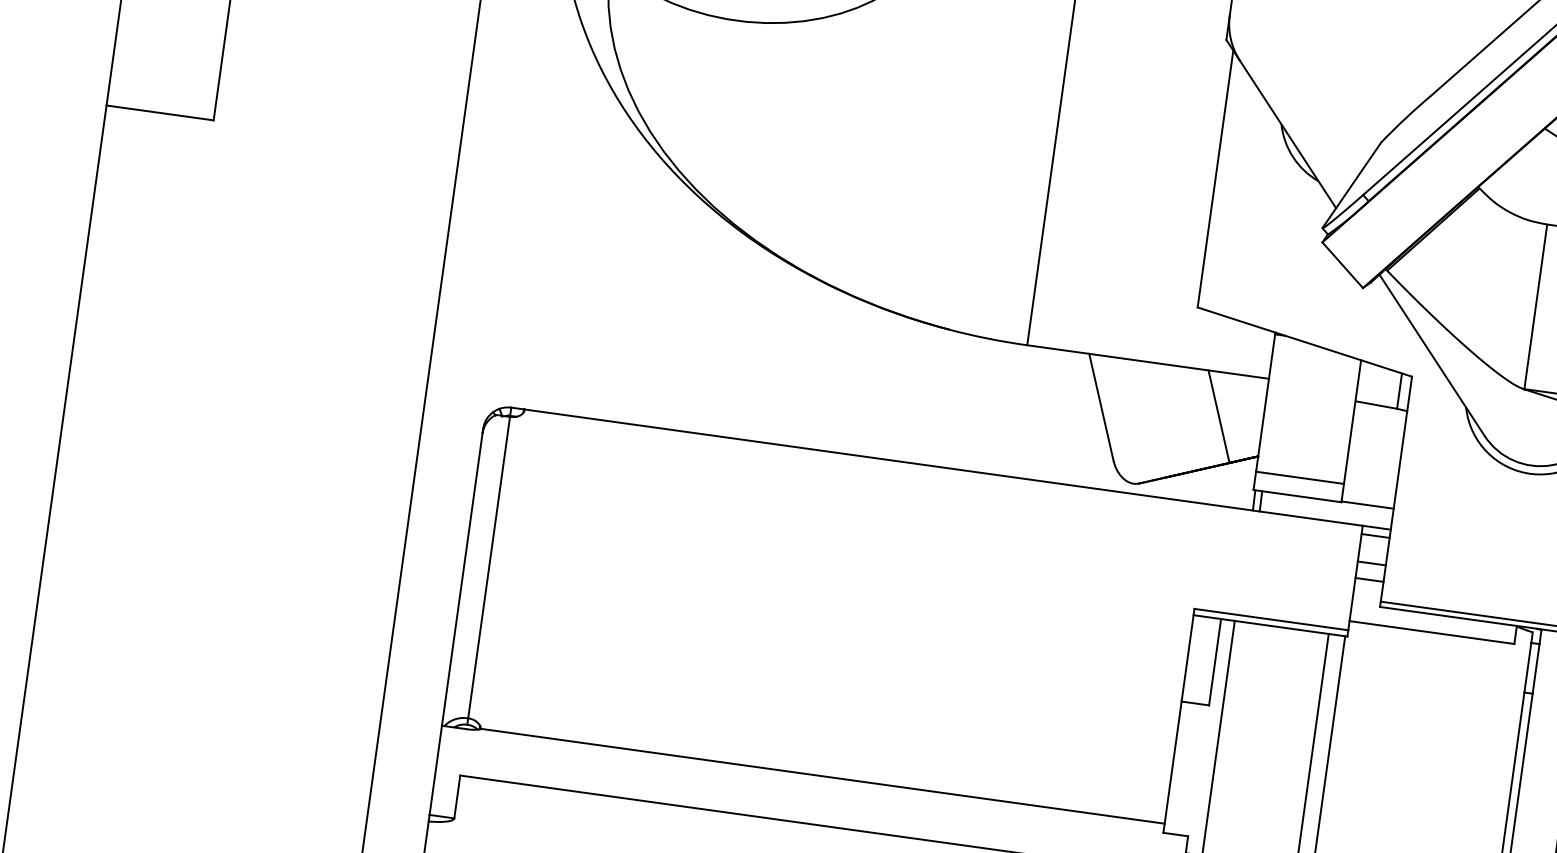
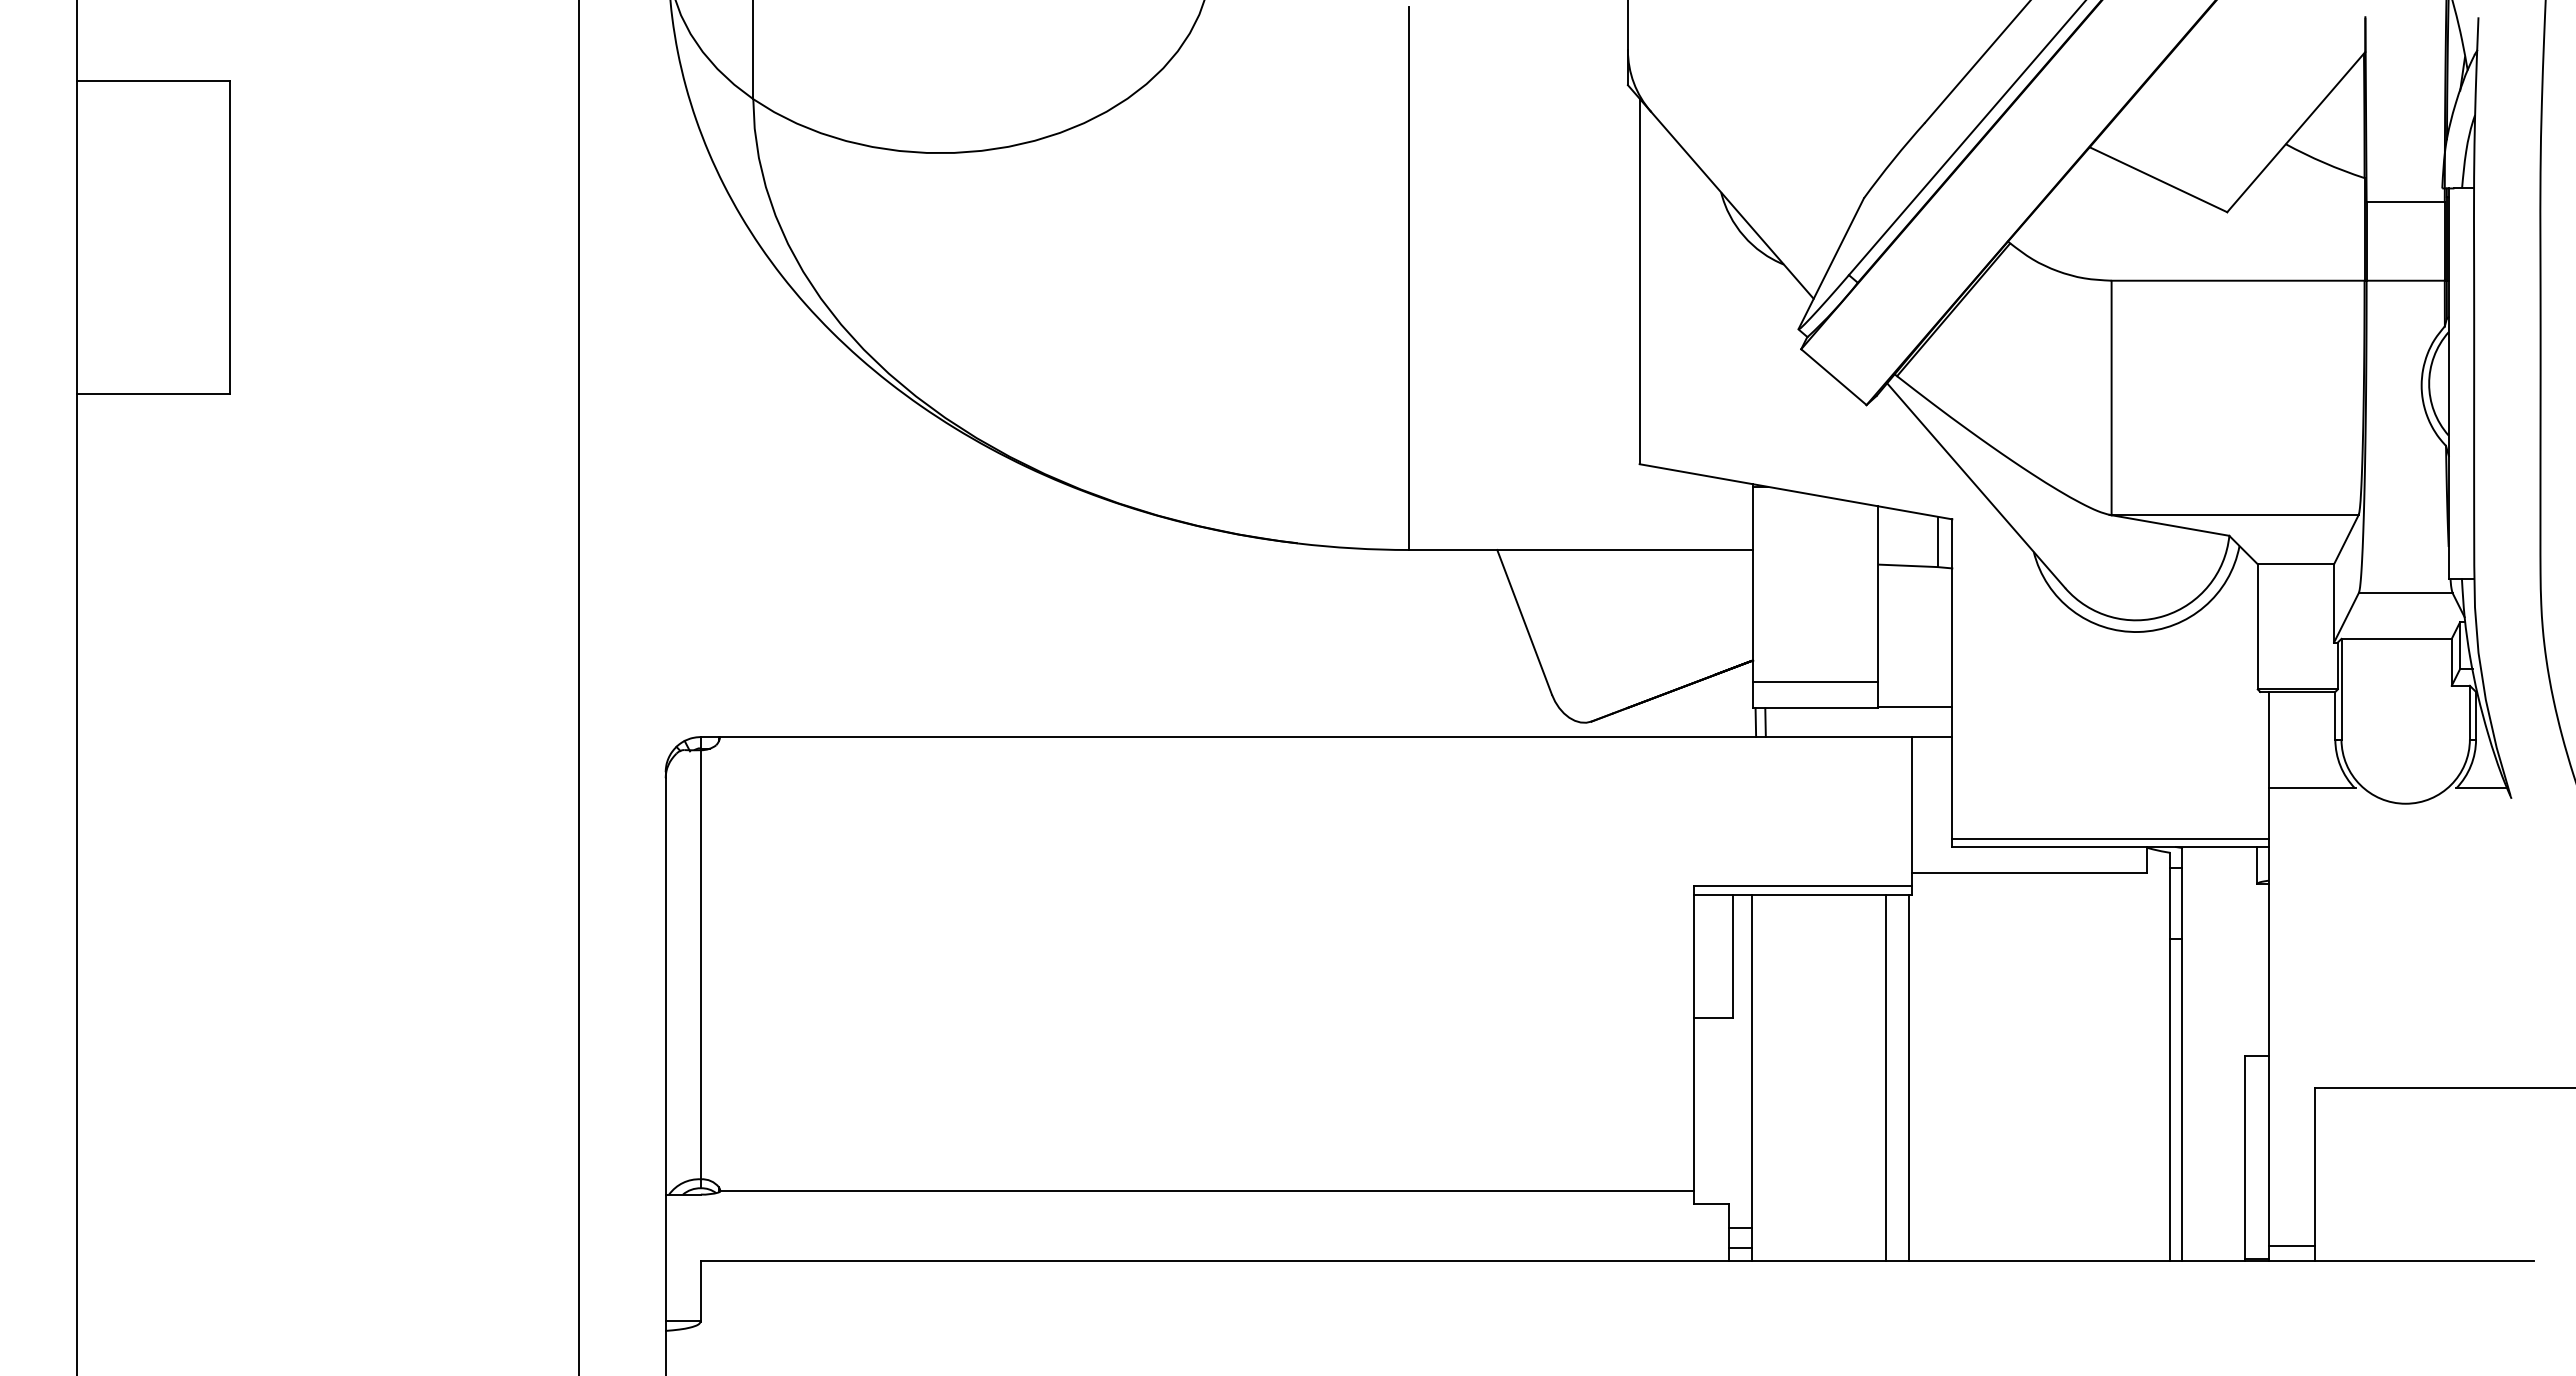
line: (1218, 416) -> (1690, 612), removed
line: (1375, 535) -> (1932, 748), removed
line: (1371, 563) -> (1932, 787), removed
line: (1369, 580) -> (1932, 811), removed

